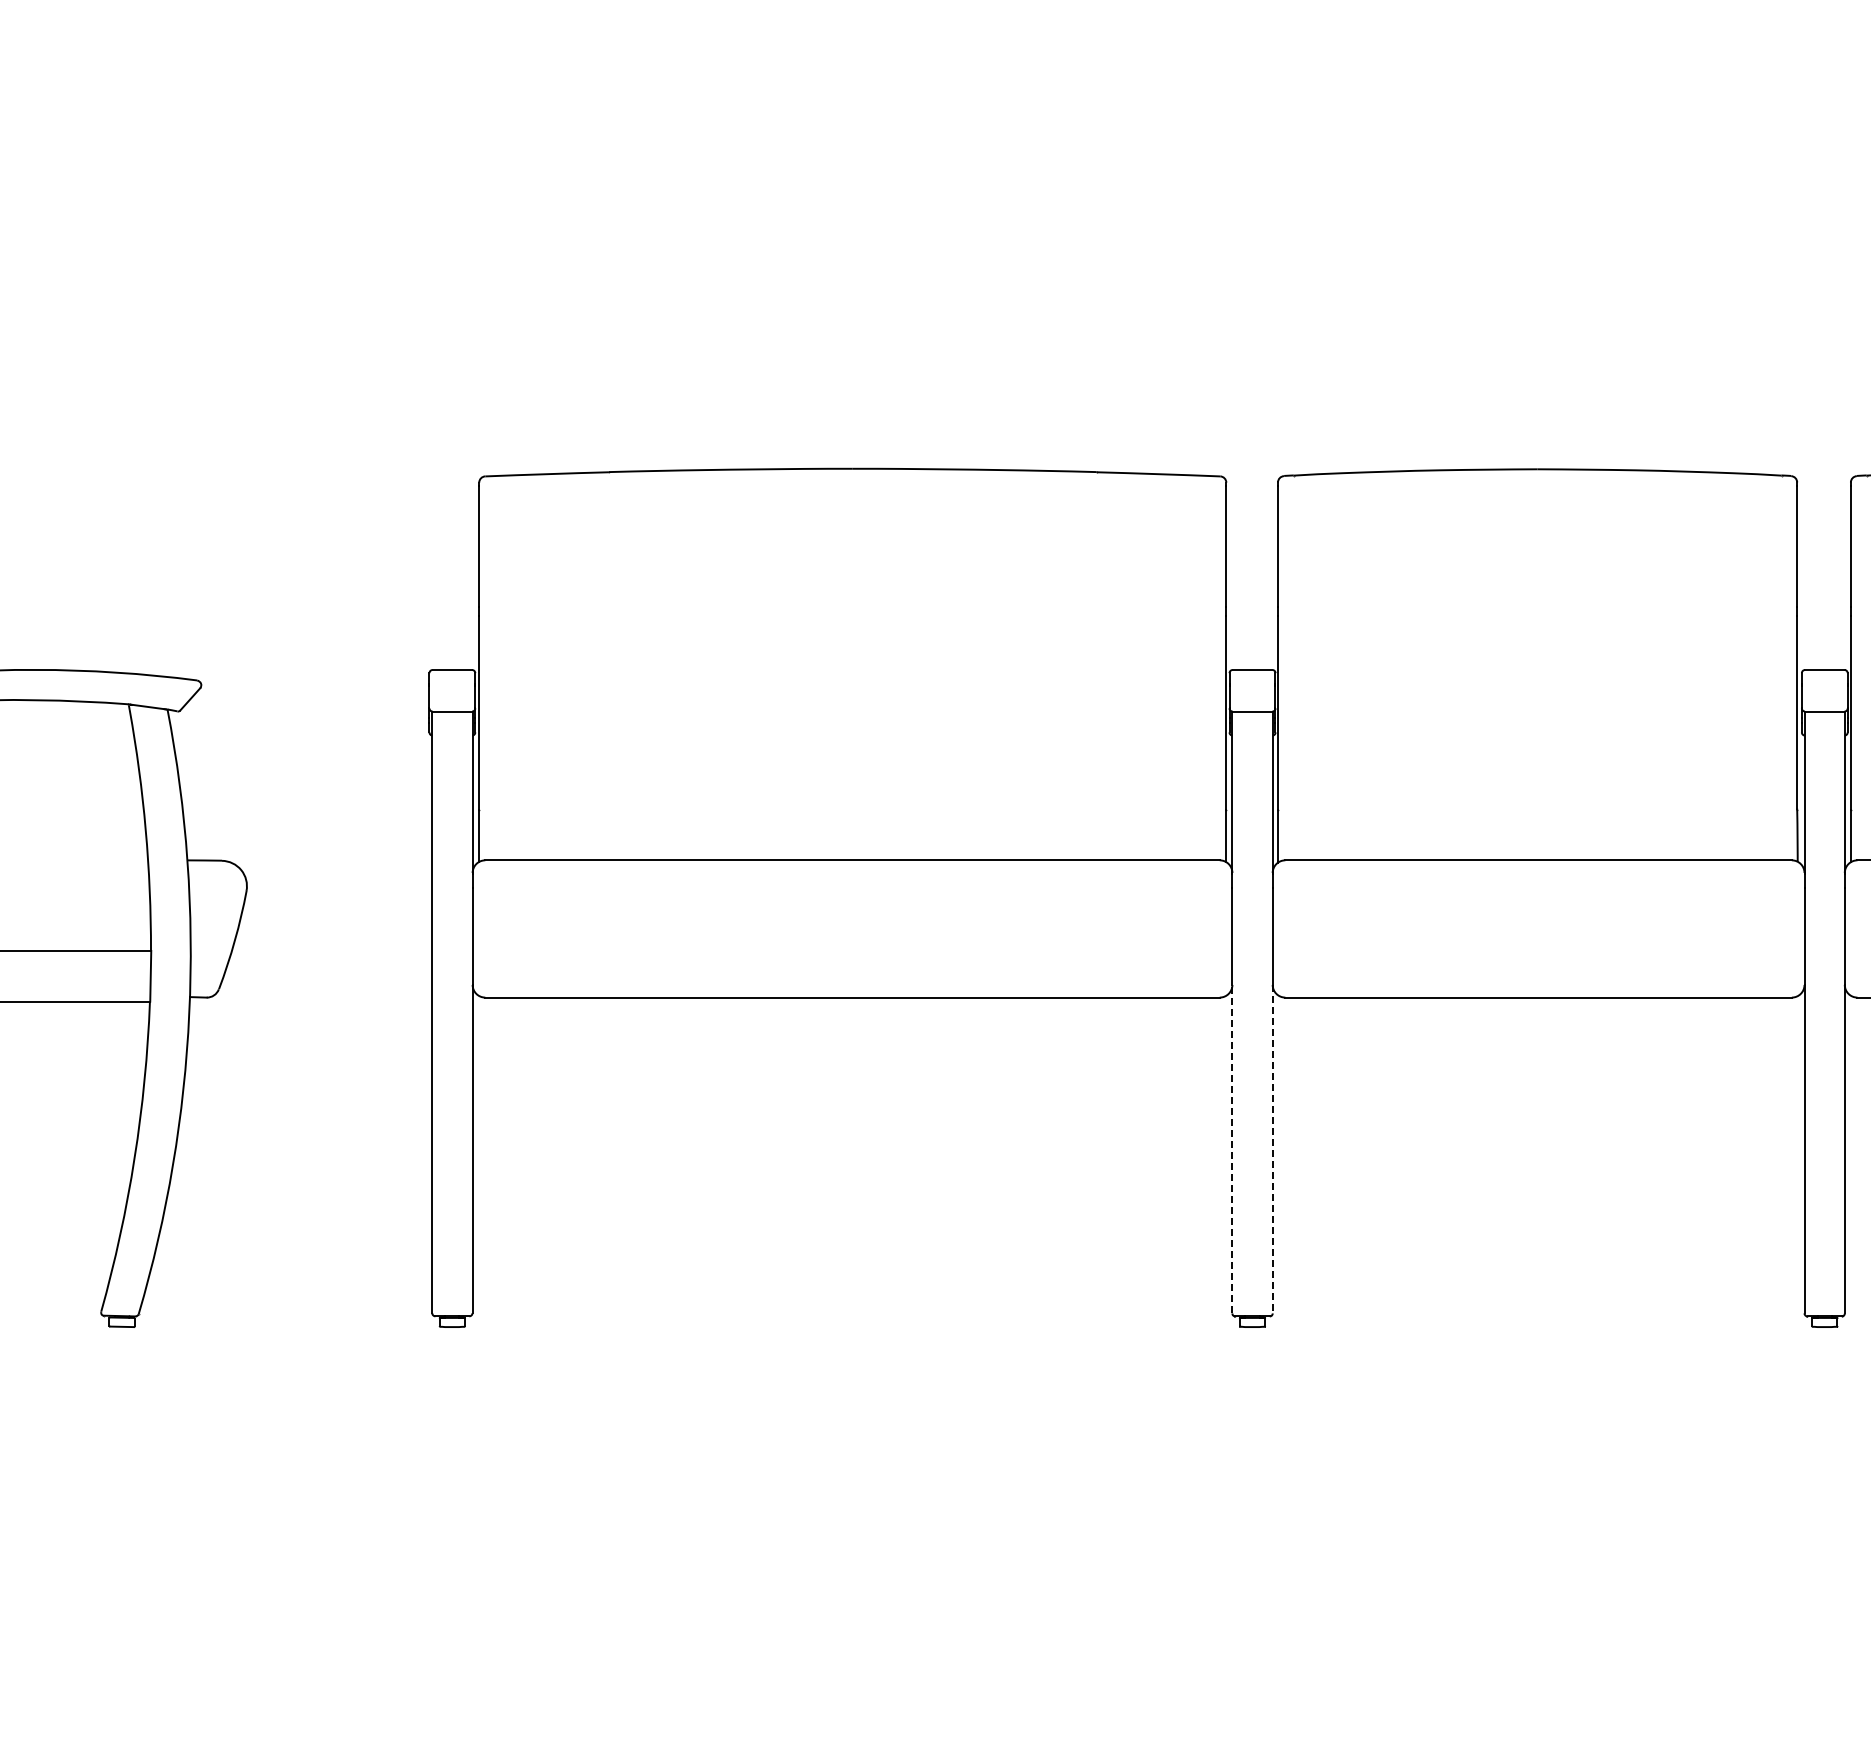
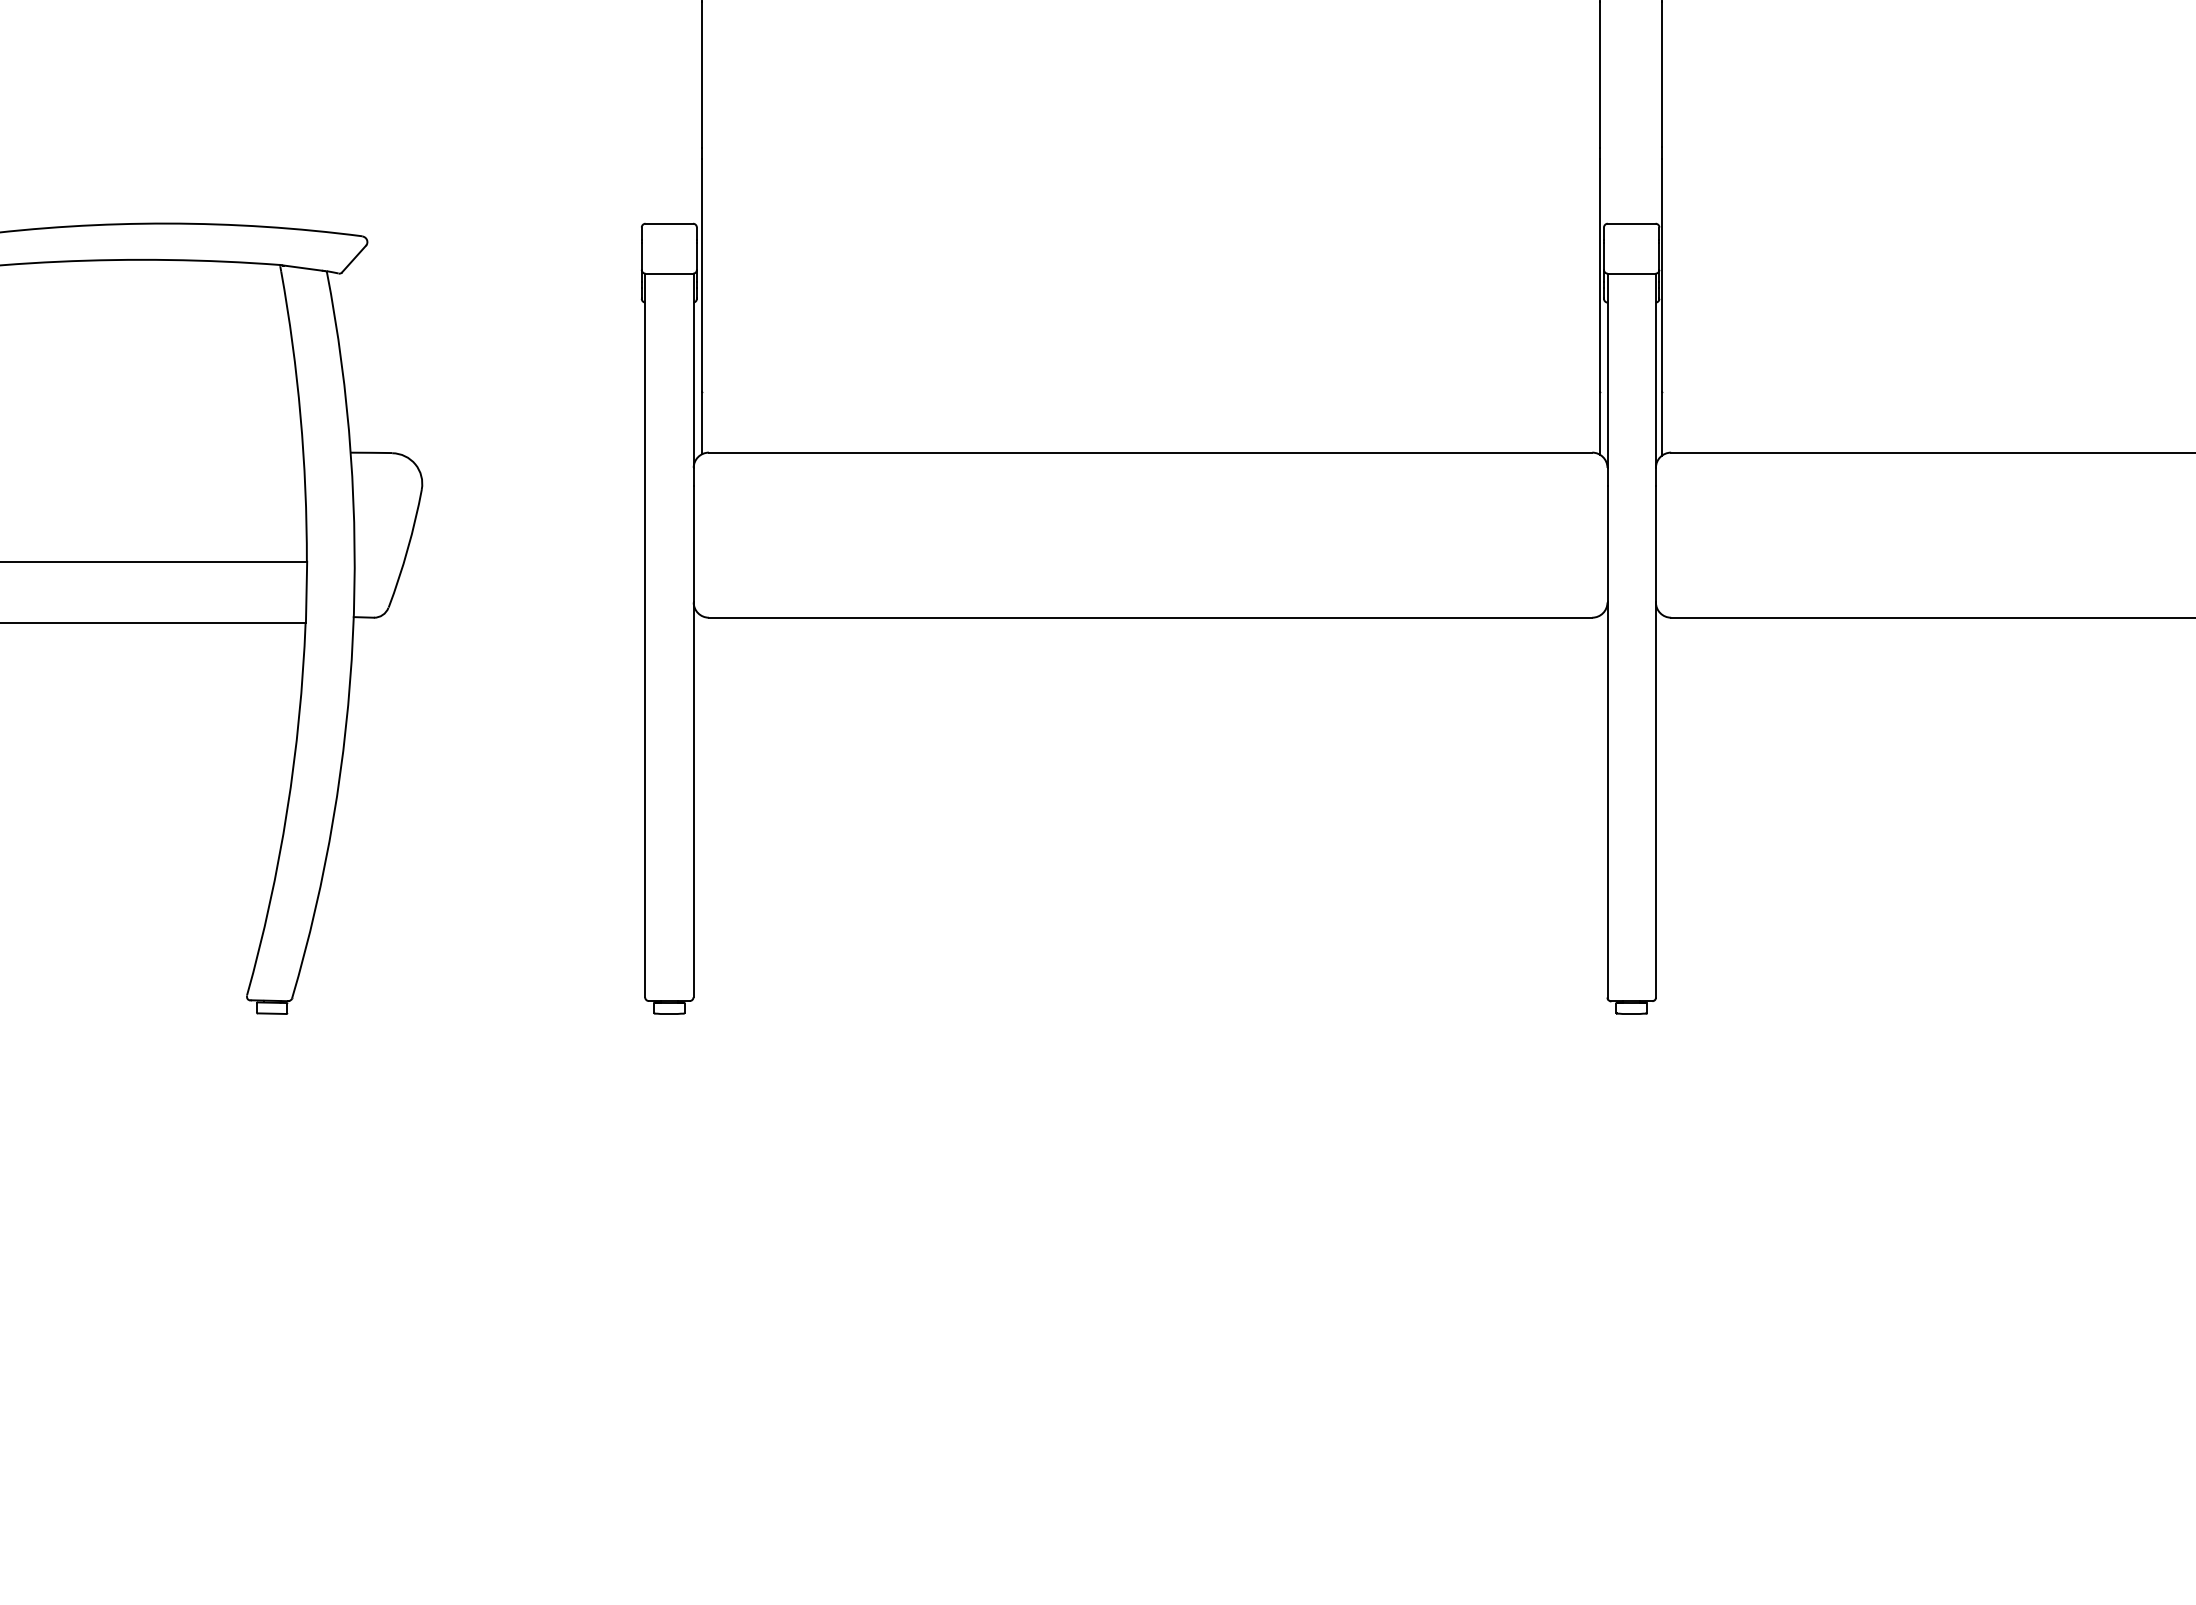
line: (1232, 1148) -> (1607, 799), dashed -> solid
line: (1272, 1149) -> (1655, 800), dashed -> solid

